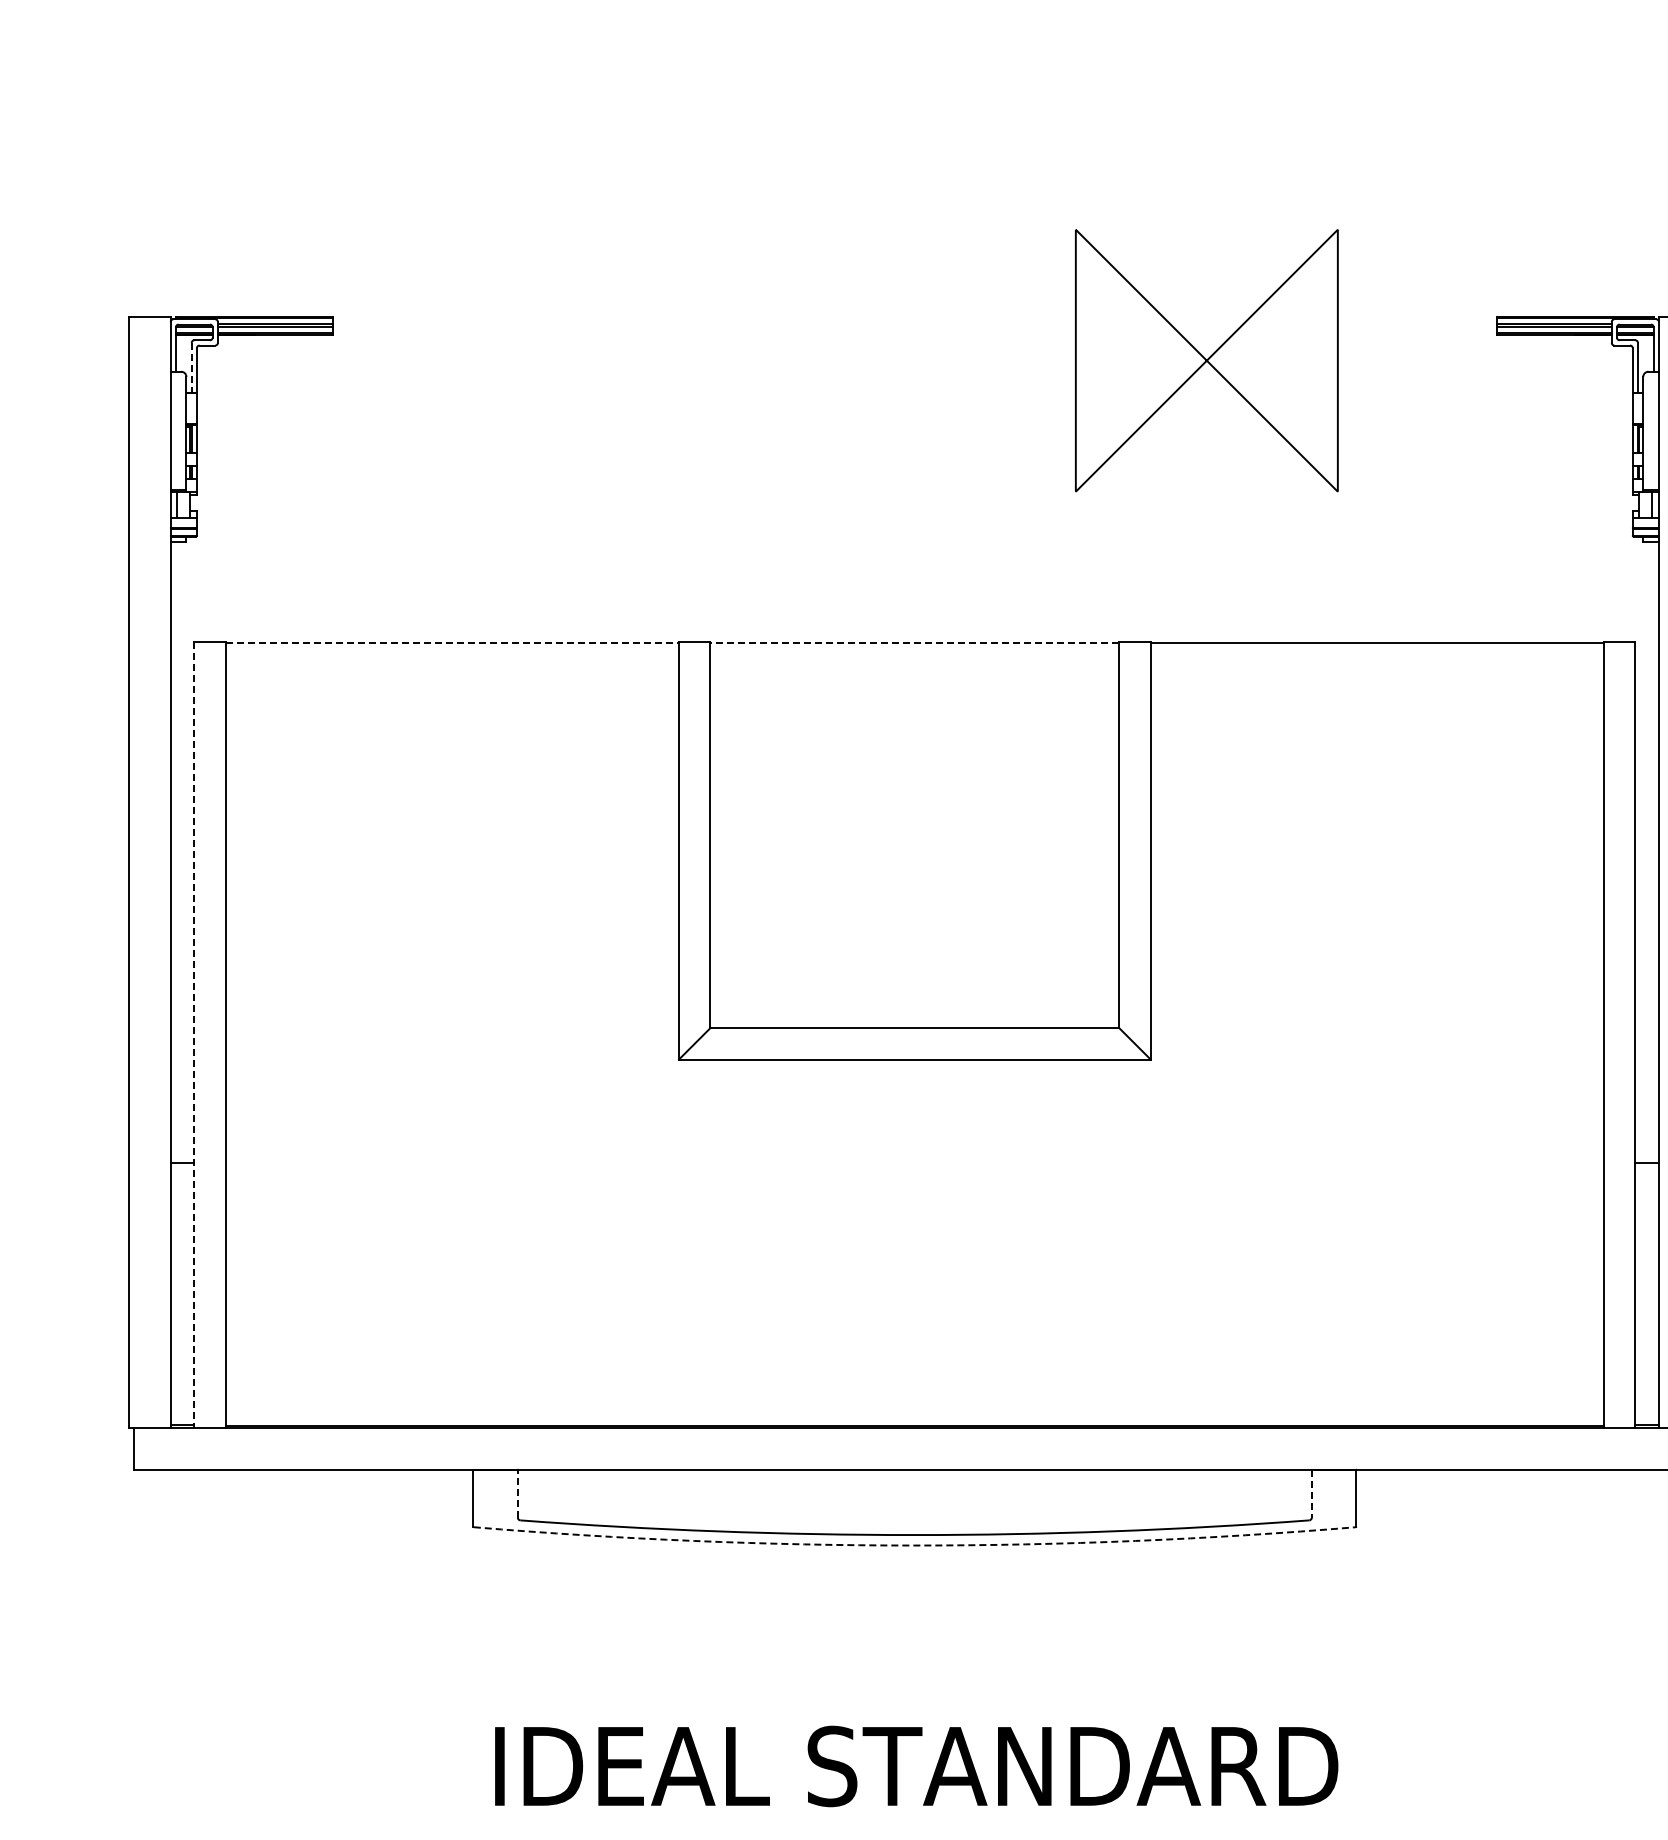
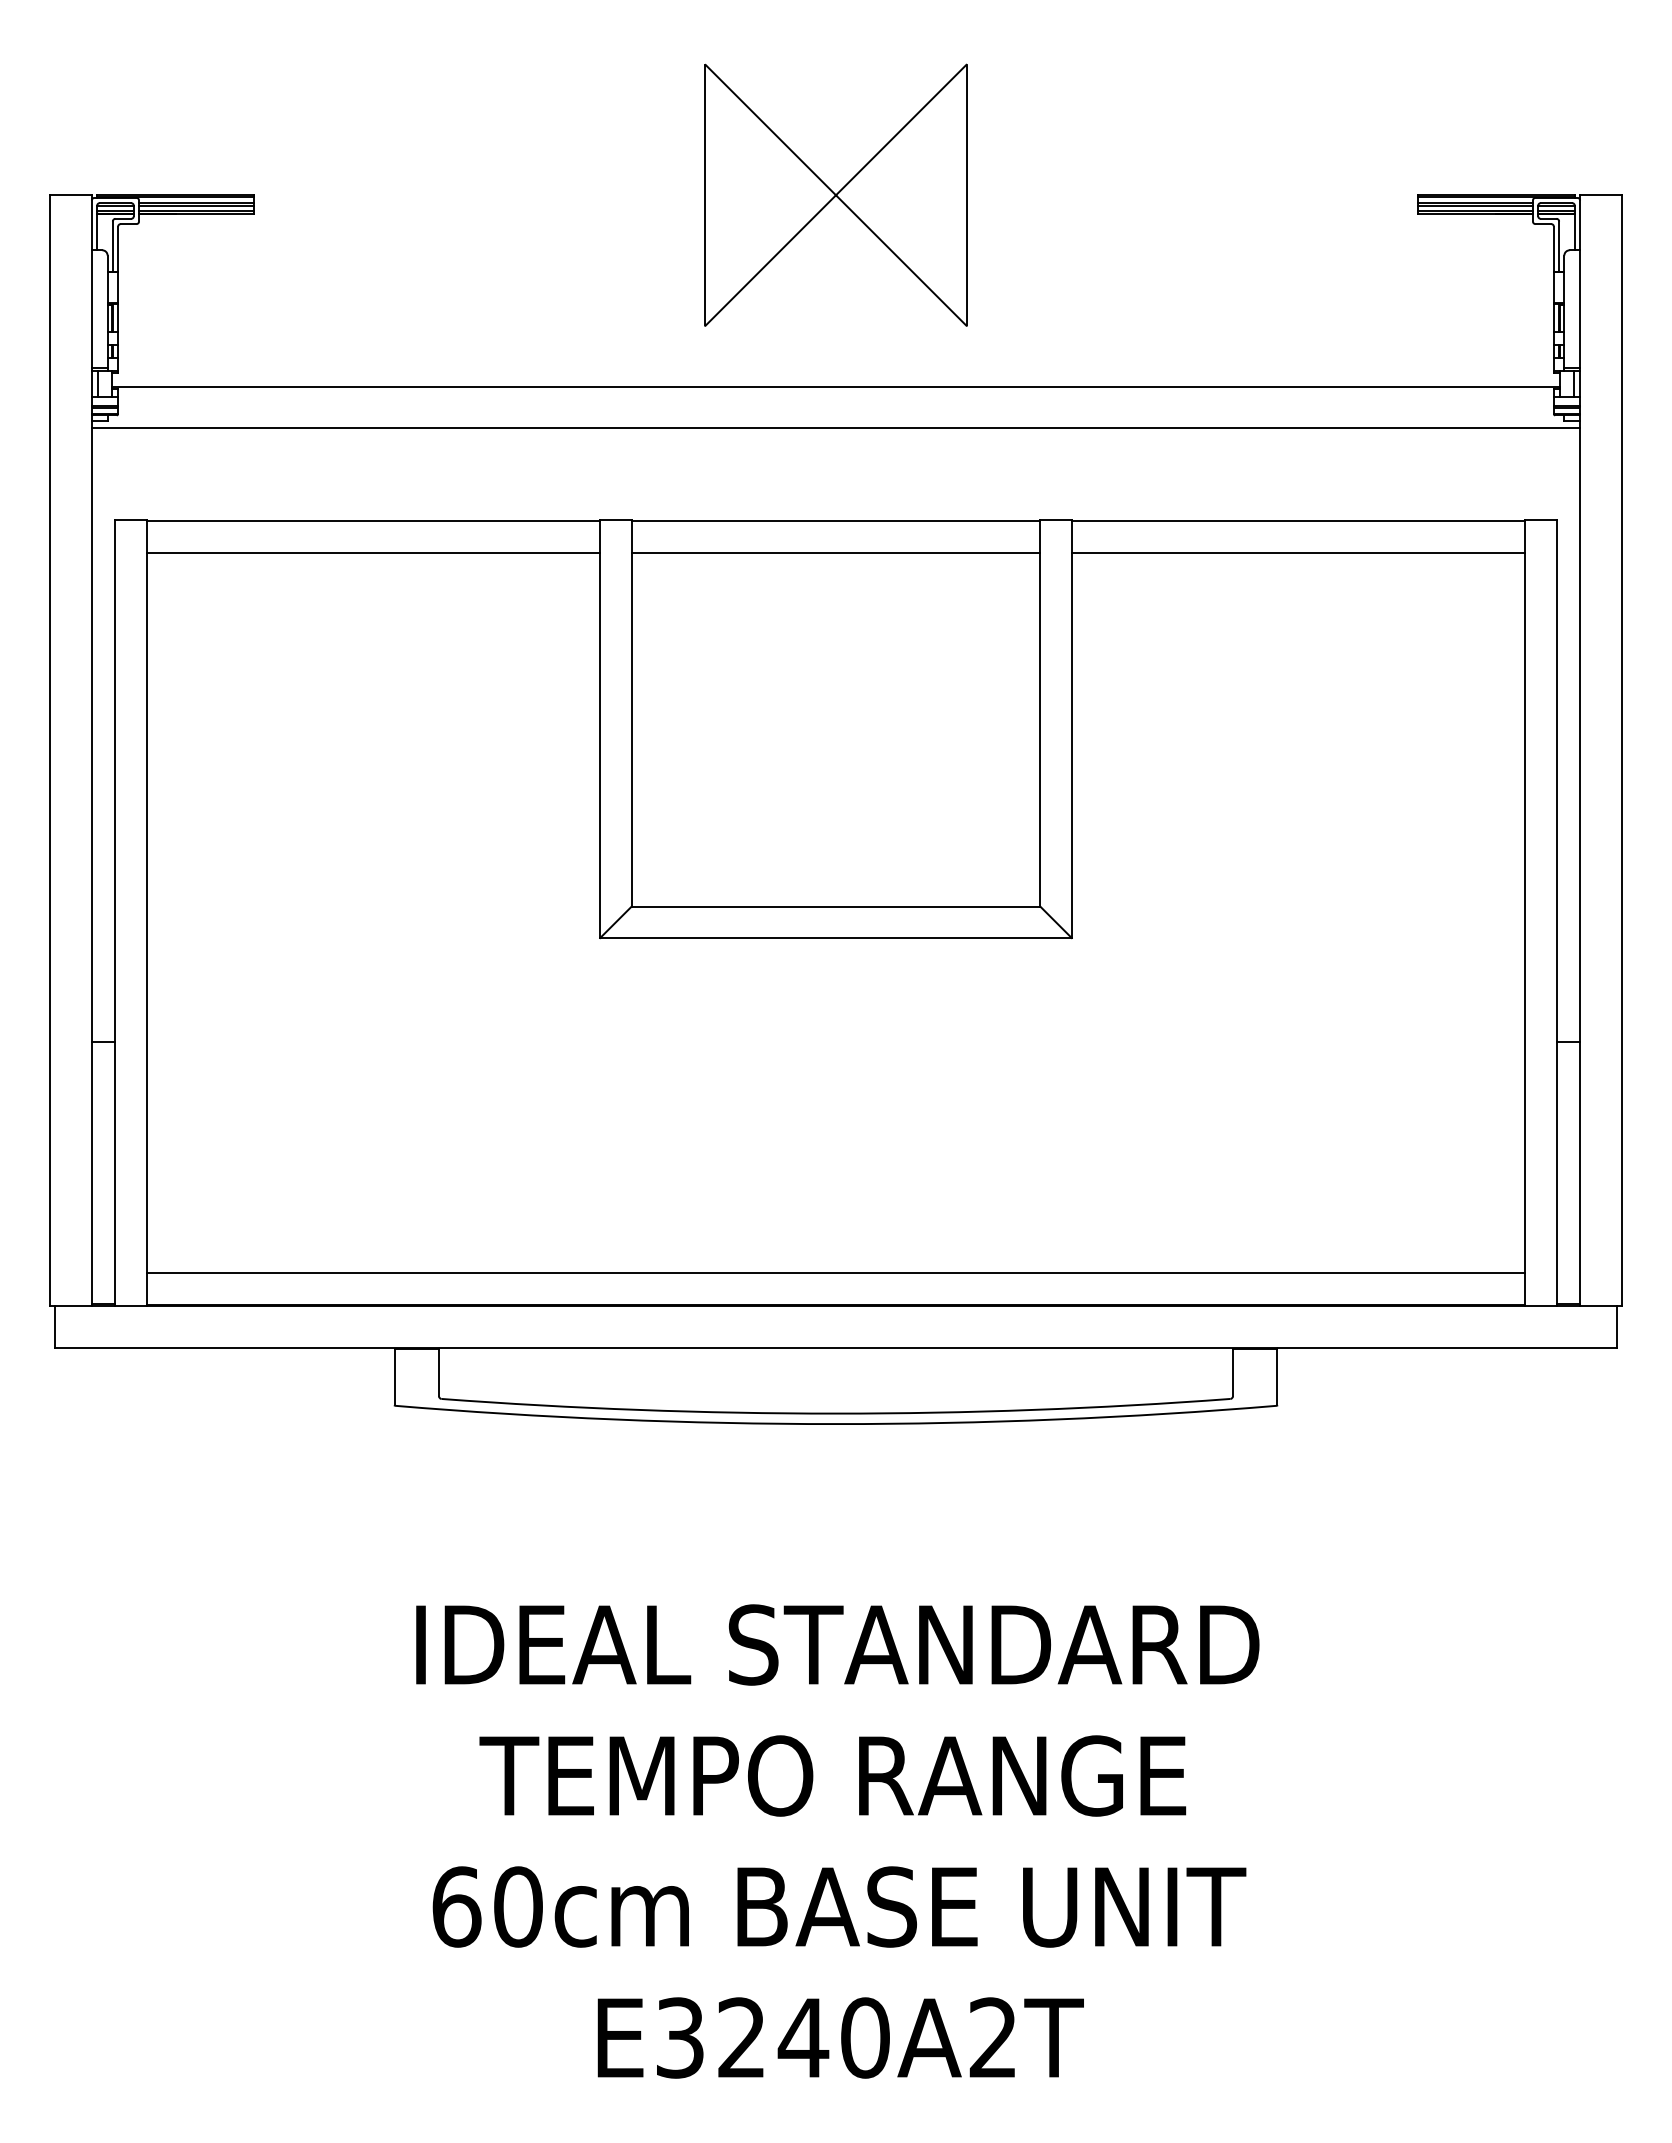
part: (1206, 359) -> (835, 194), moved
line: (191, 368) -> (112, 247), dashed -> solid
line: (914, 507) -> (835, 386), added
line: (914, 549) -> (835, 428), added
line: (452, 642) -> (373, 521), dashed -> solid
line: (914, 642) -> (835, 521), dashed -> solid
line: (452, 673) -> (373, 552), added
line: (914, 673) -> (835, 552), added
line: (1377, 673) -> (1298, 552), added
line: (194, 1034) -> (115, 913), dashed -> solid
line: (914, 1394) -> (835, 1273), added
line: (518, 1493) -> (439, 1372), dashed -> solid
line: (1311, 1493) -> (1232, 1372), dashed -> solid
arc: (915, 1545) -> (836, 1424), dashed -> solid

